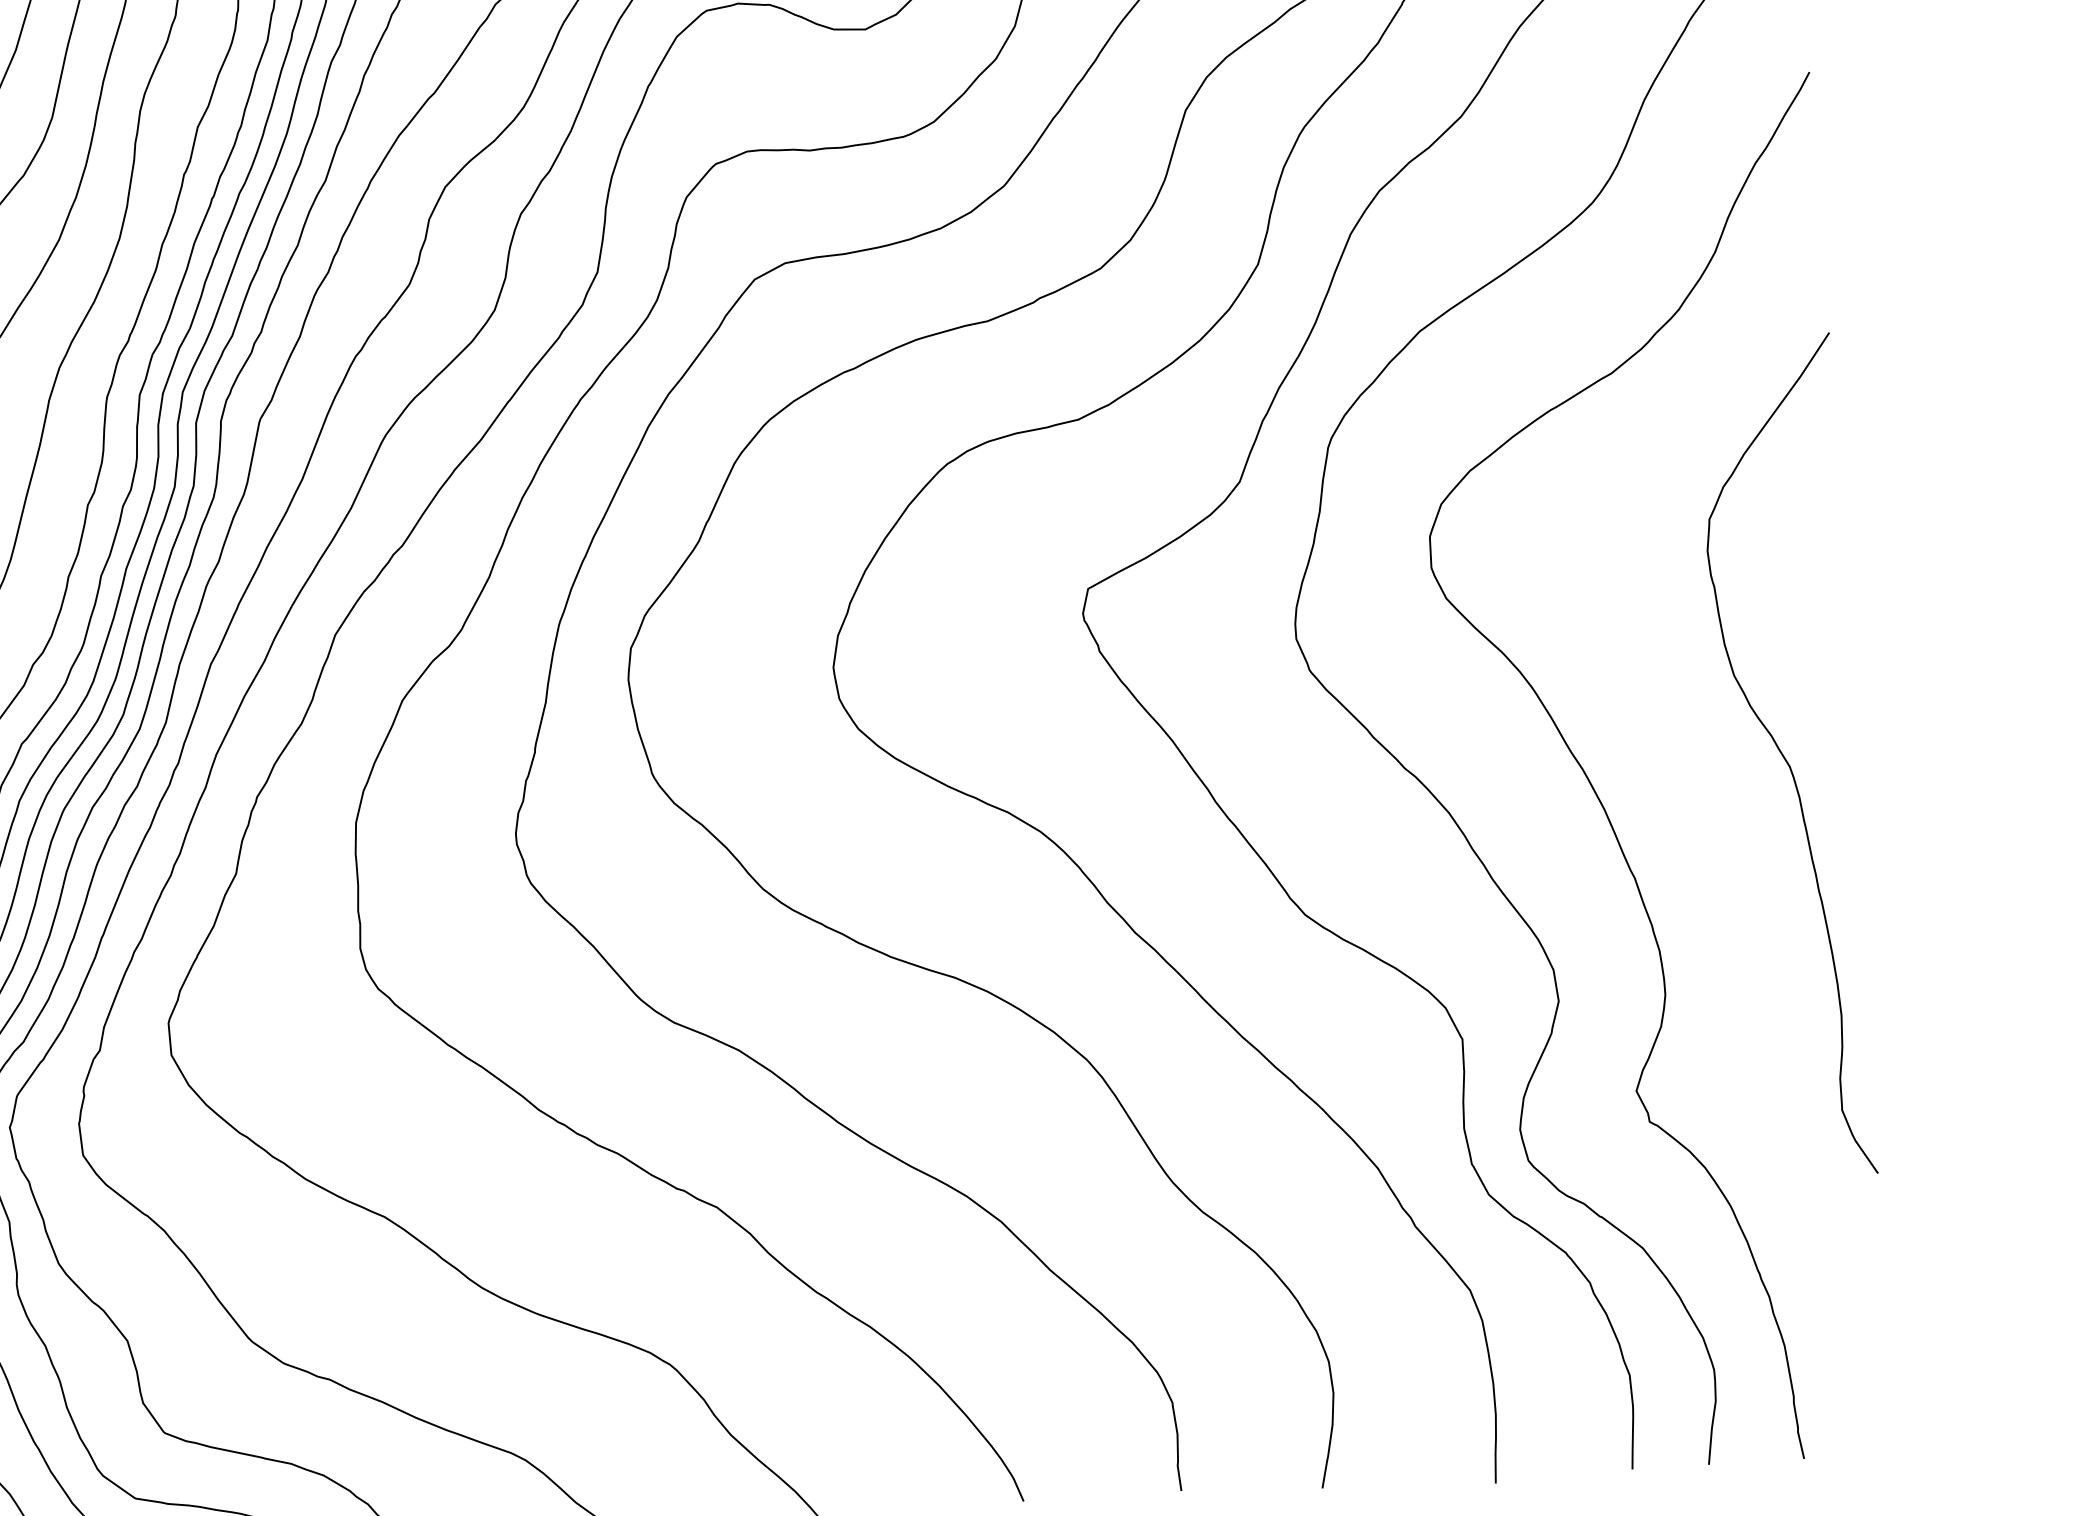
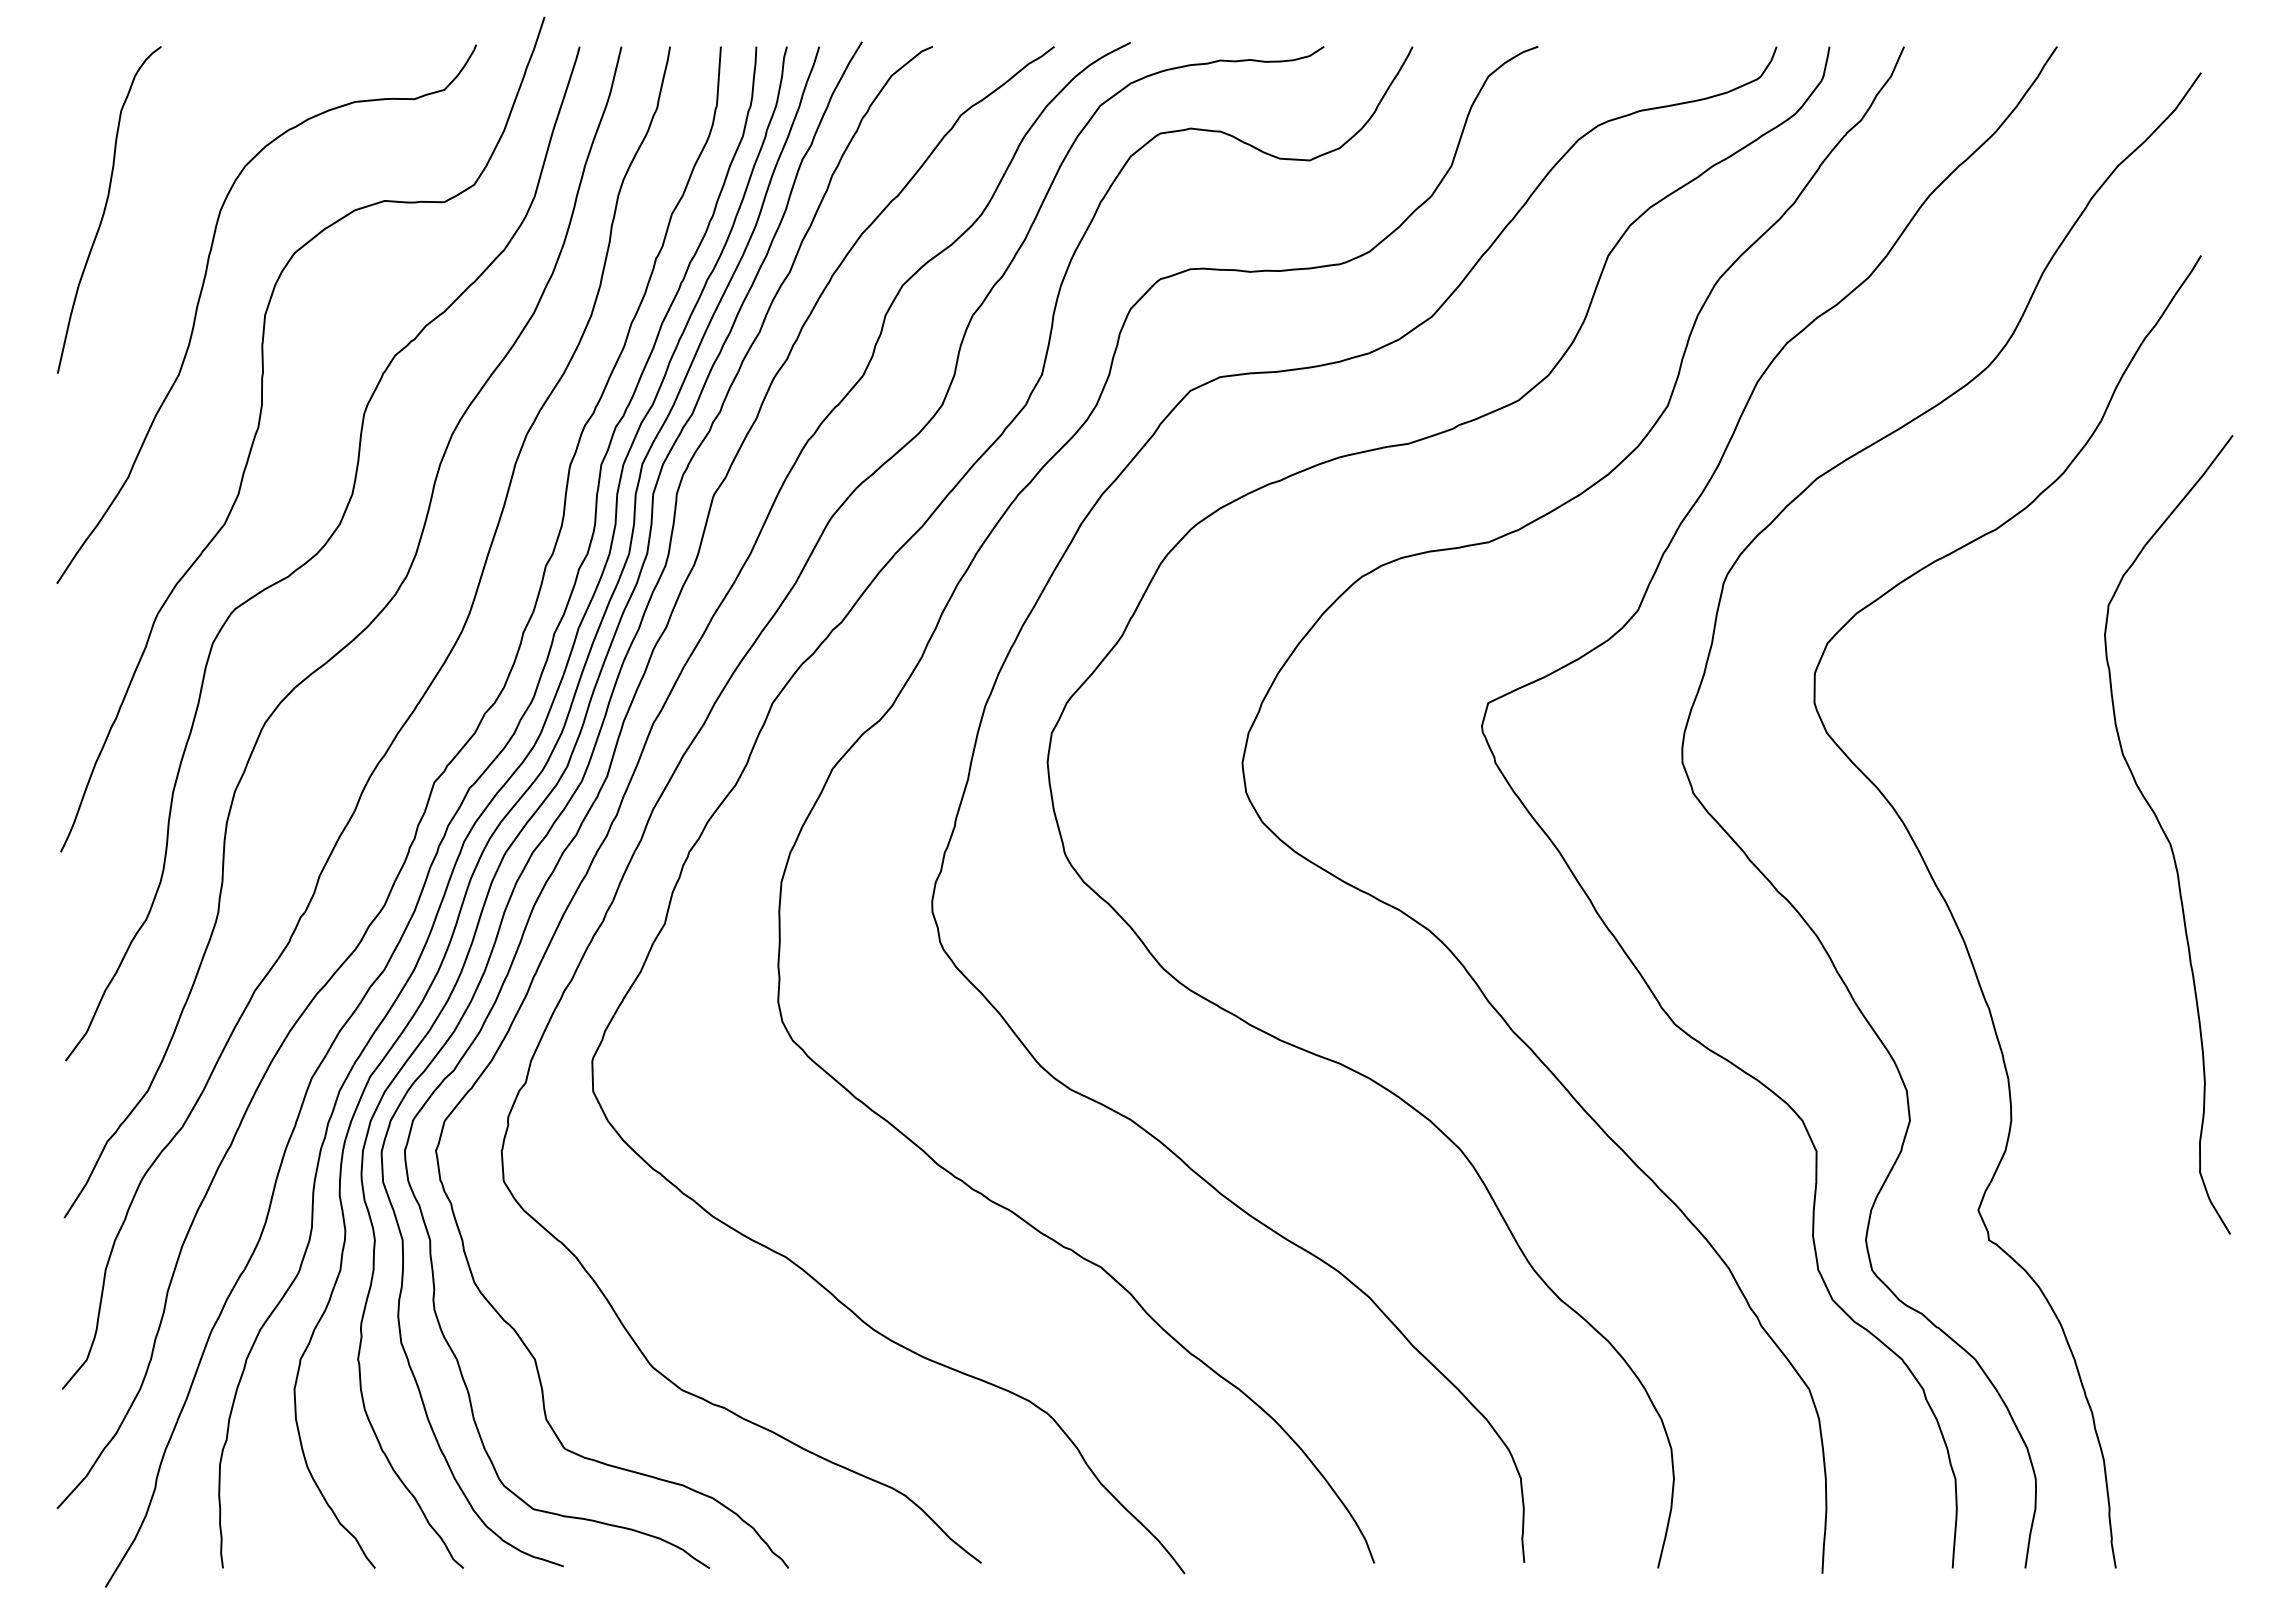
curve: (1785, 756) -> (2166, 834), moved

